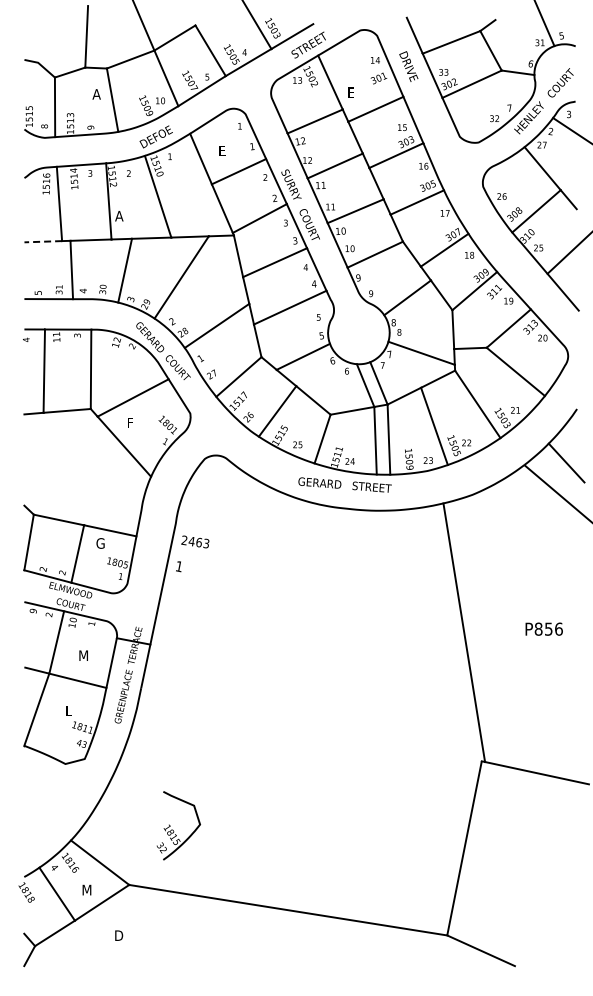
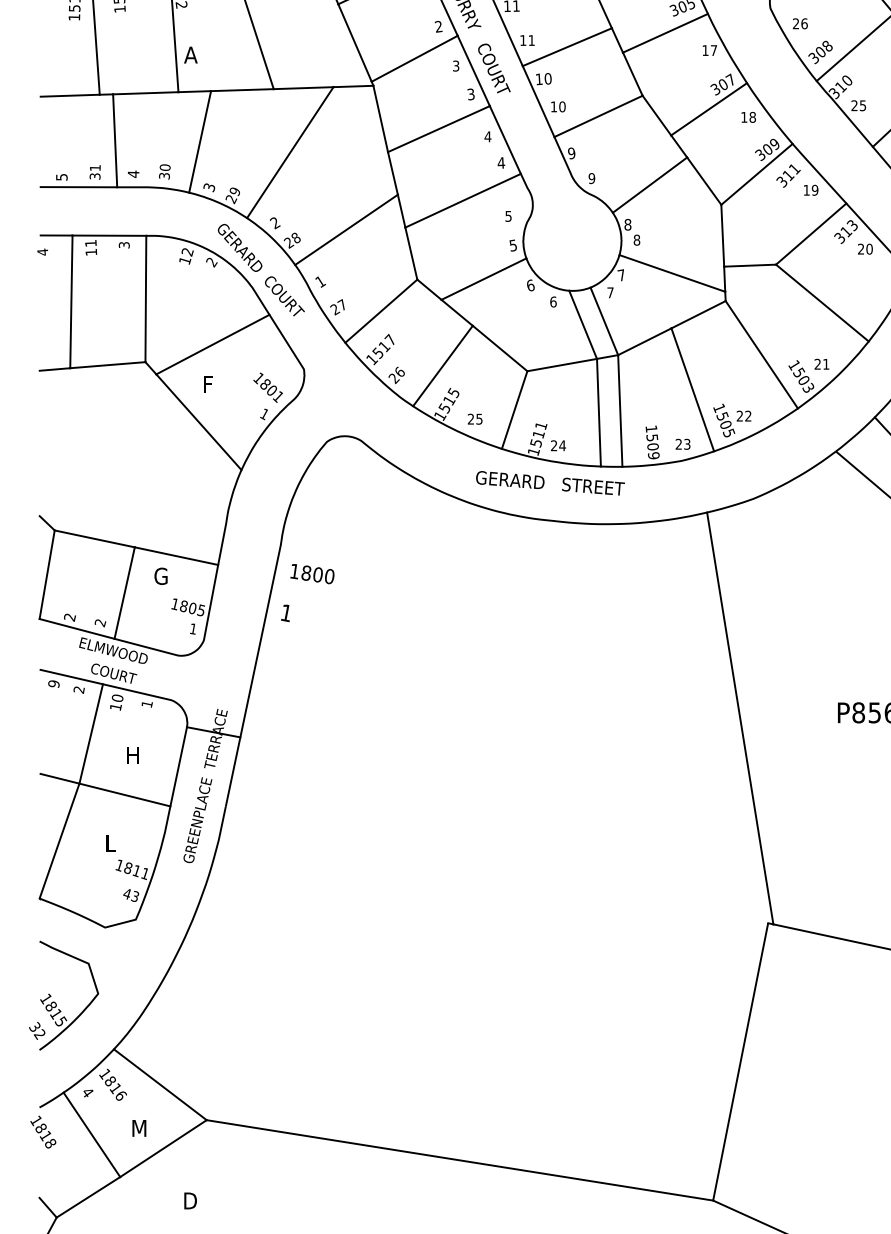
line: (42, 241) -> (68, 95), dashed -> solid
text: (195, 541) -> (312, 573), 2463 -> 1800
text: (83, 655) -> (133, 754), M -> H
part: (173, 830) -> (55, 1003), moved

